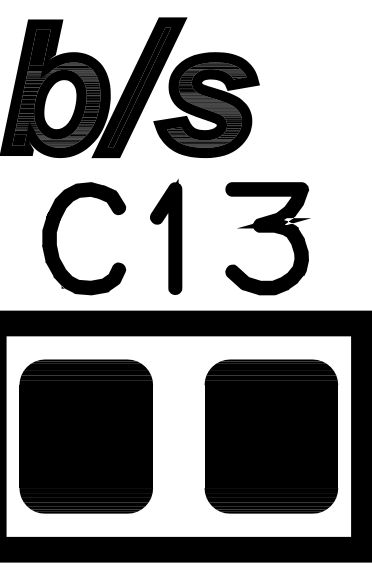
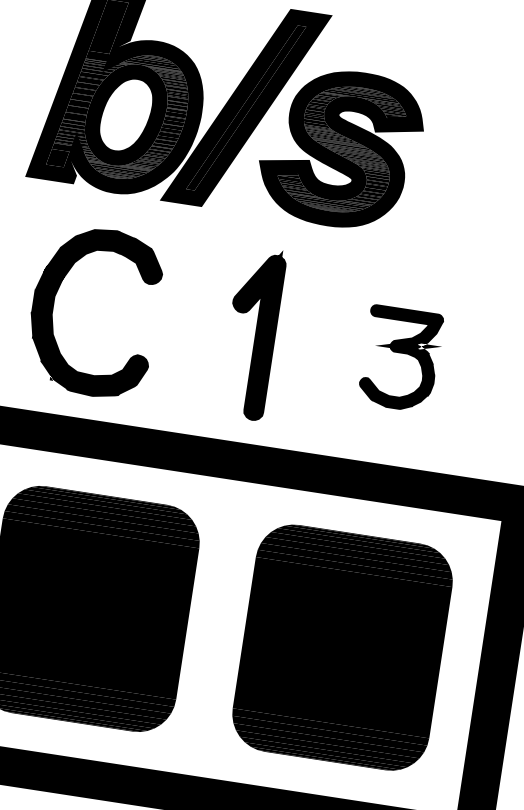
part: (57, 231) -> (56, 295), moved
part: (267, 238) -> (400, 358), size x0.6
part: (271, 436) -> (342, 647), moved

